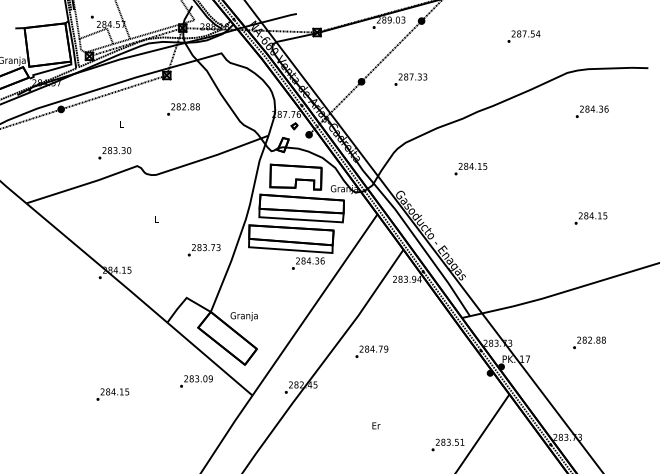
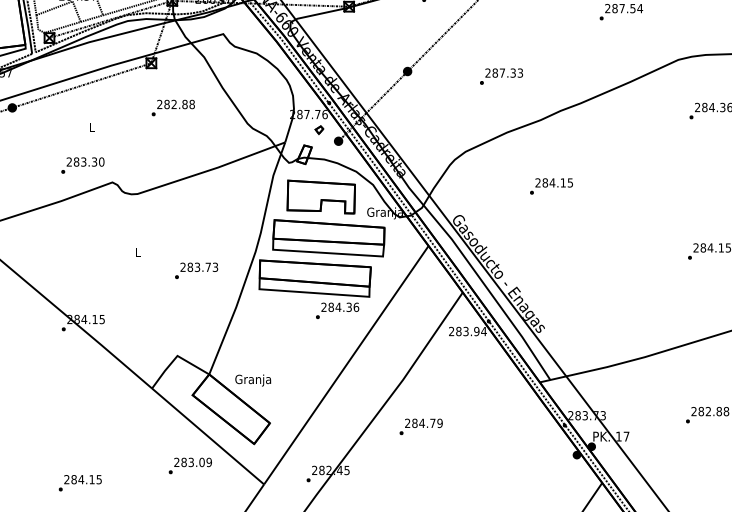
text: (410, 79) -> (500, 76), moved
text: (203, 250) -> (195, 271), moved

